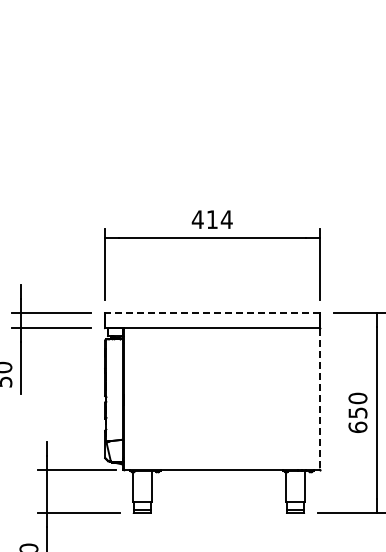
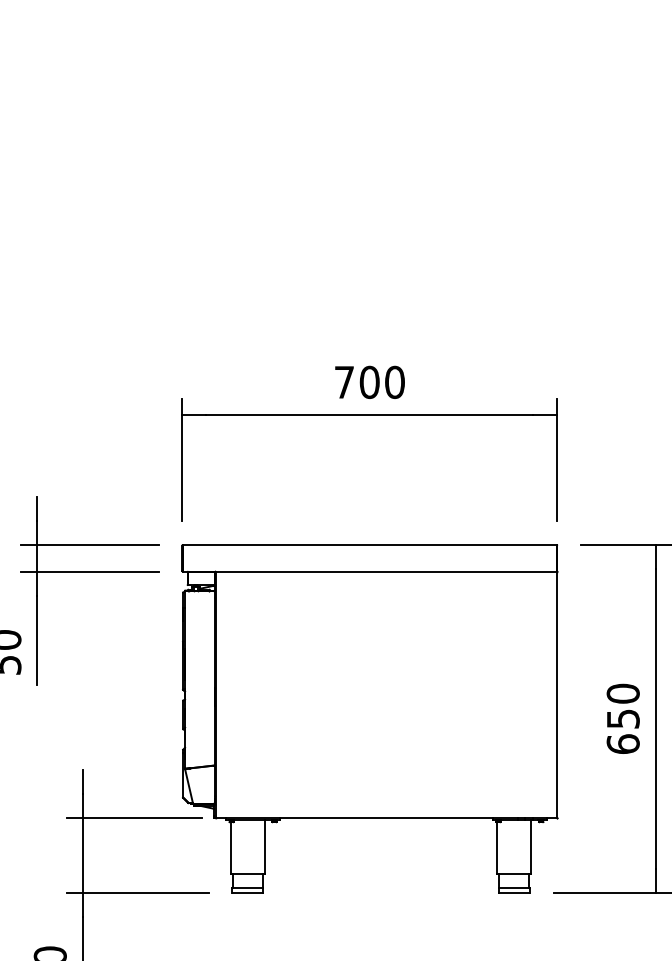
text: (211, 219) -> (368, 382), 414 -> 700
line: (211, 313) -> (368, 545), dashed -> solid
line: (320, 399) -> (558, 695), dashed -> solid

